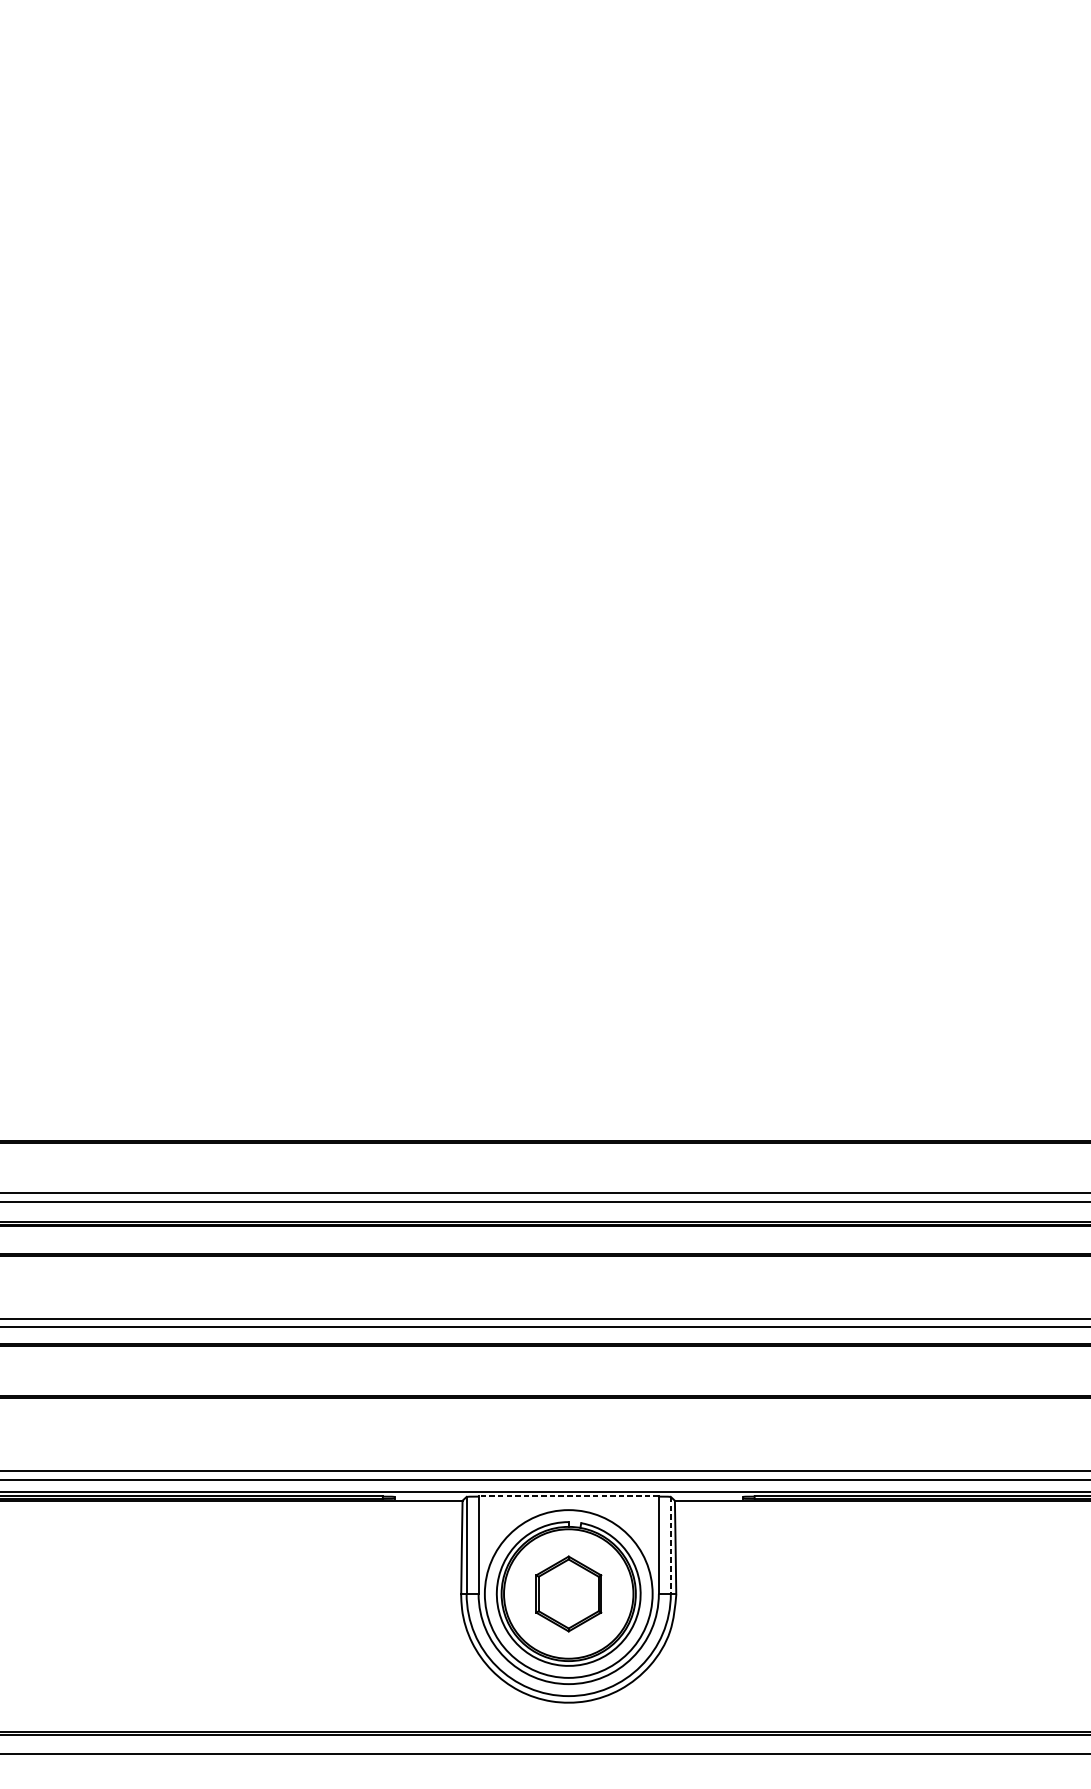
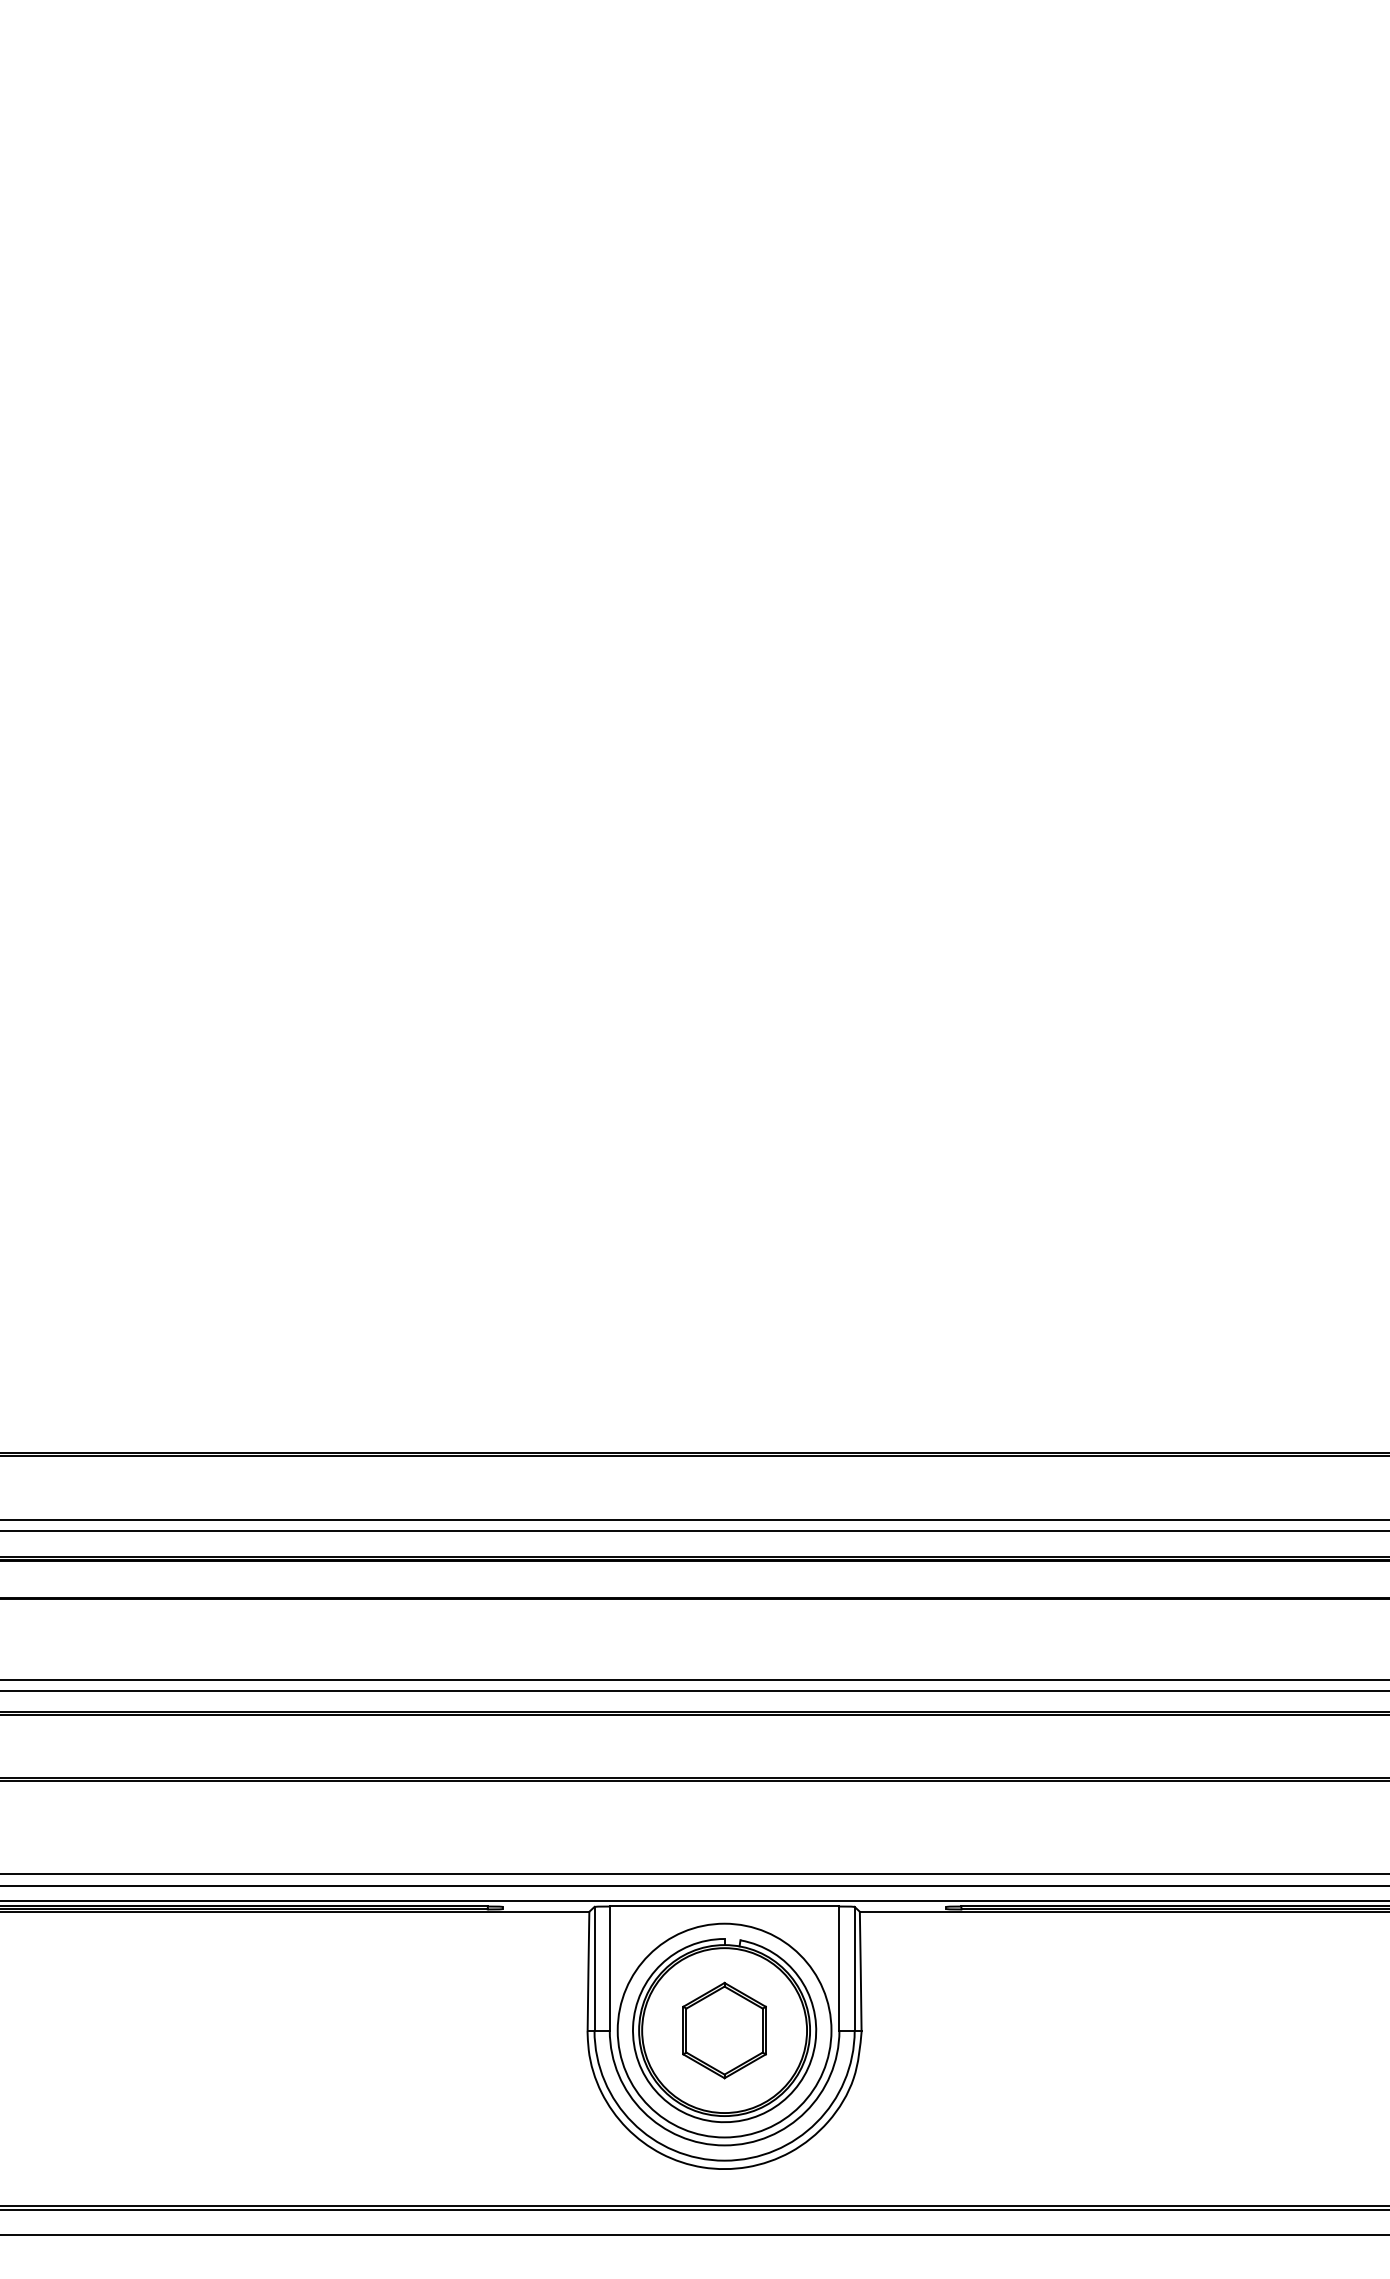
line: (568, 1496) -> (724, 1906), dashed -> solid
line: (670, 1545) -> (854, 1968), dashed -> solid

